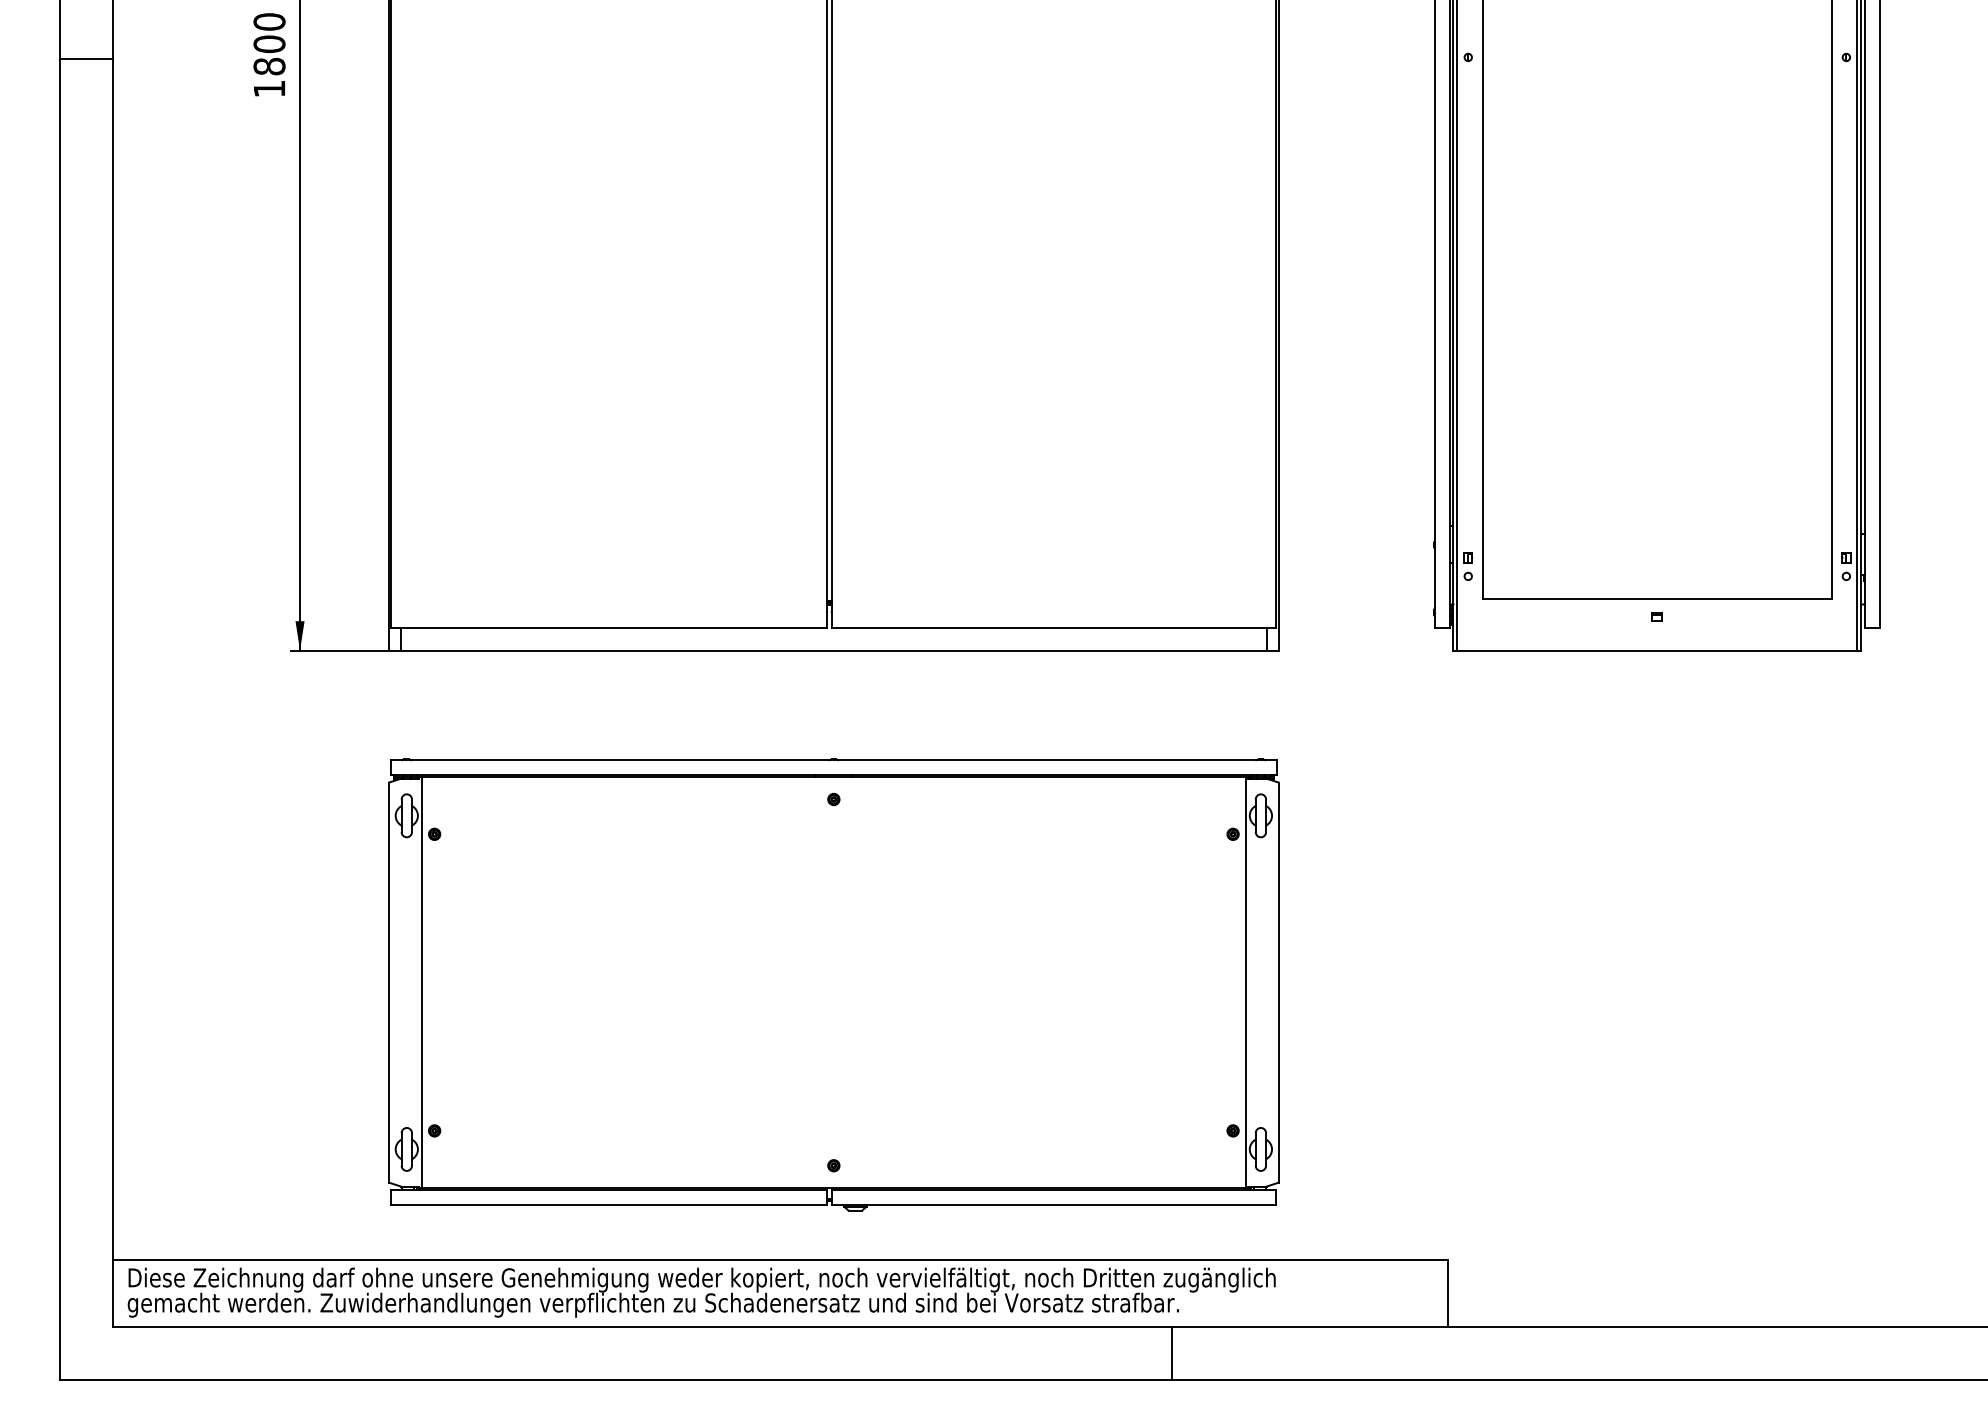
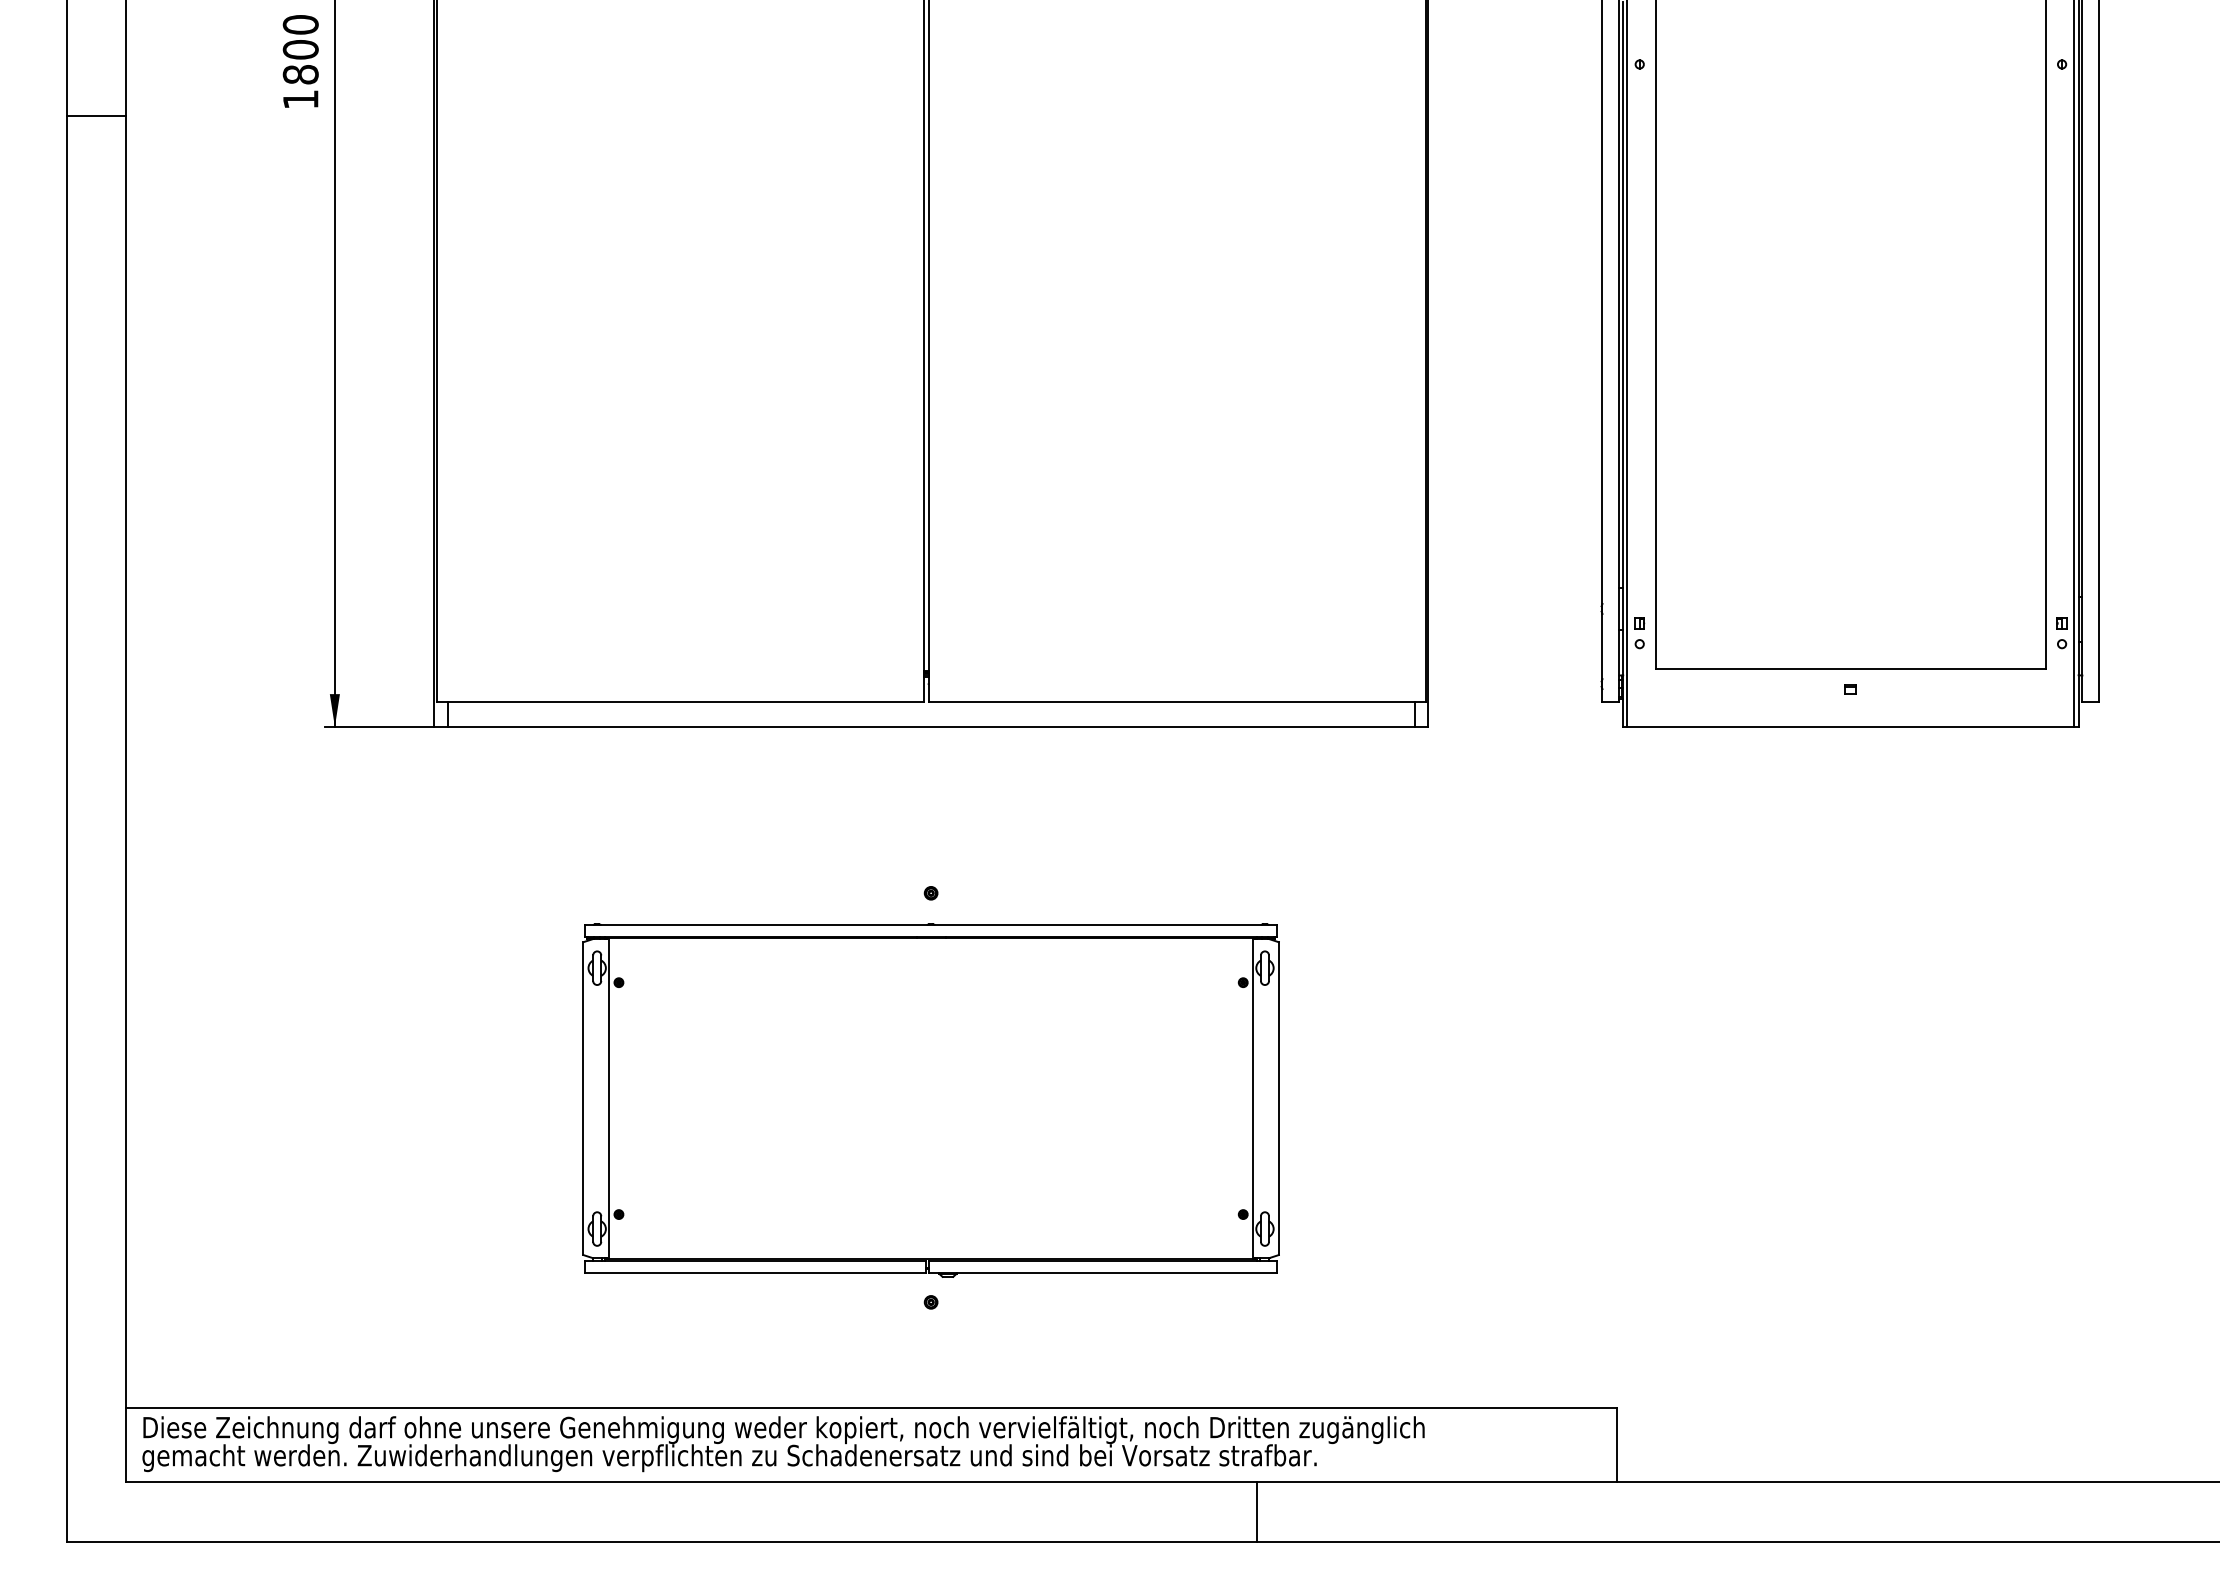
line: (86, 59) -> (96, 116), moved
part: (833, 985) -> (930, 1100), size x0.7
line: (1171, 1353) -> (1256, 1512), moved

